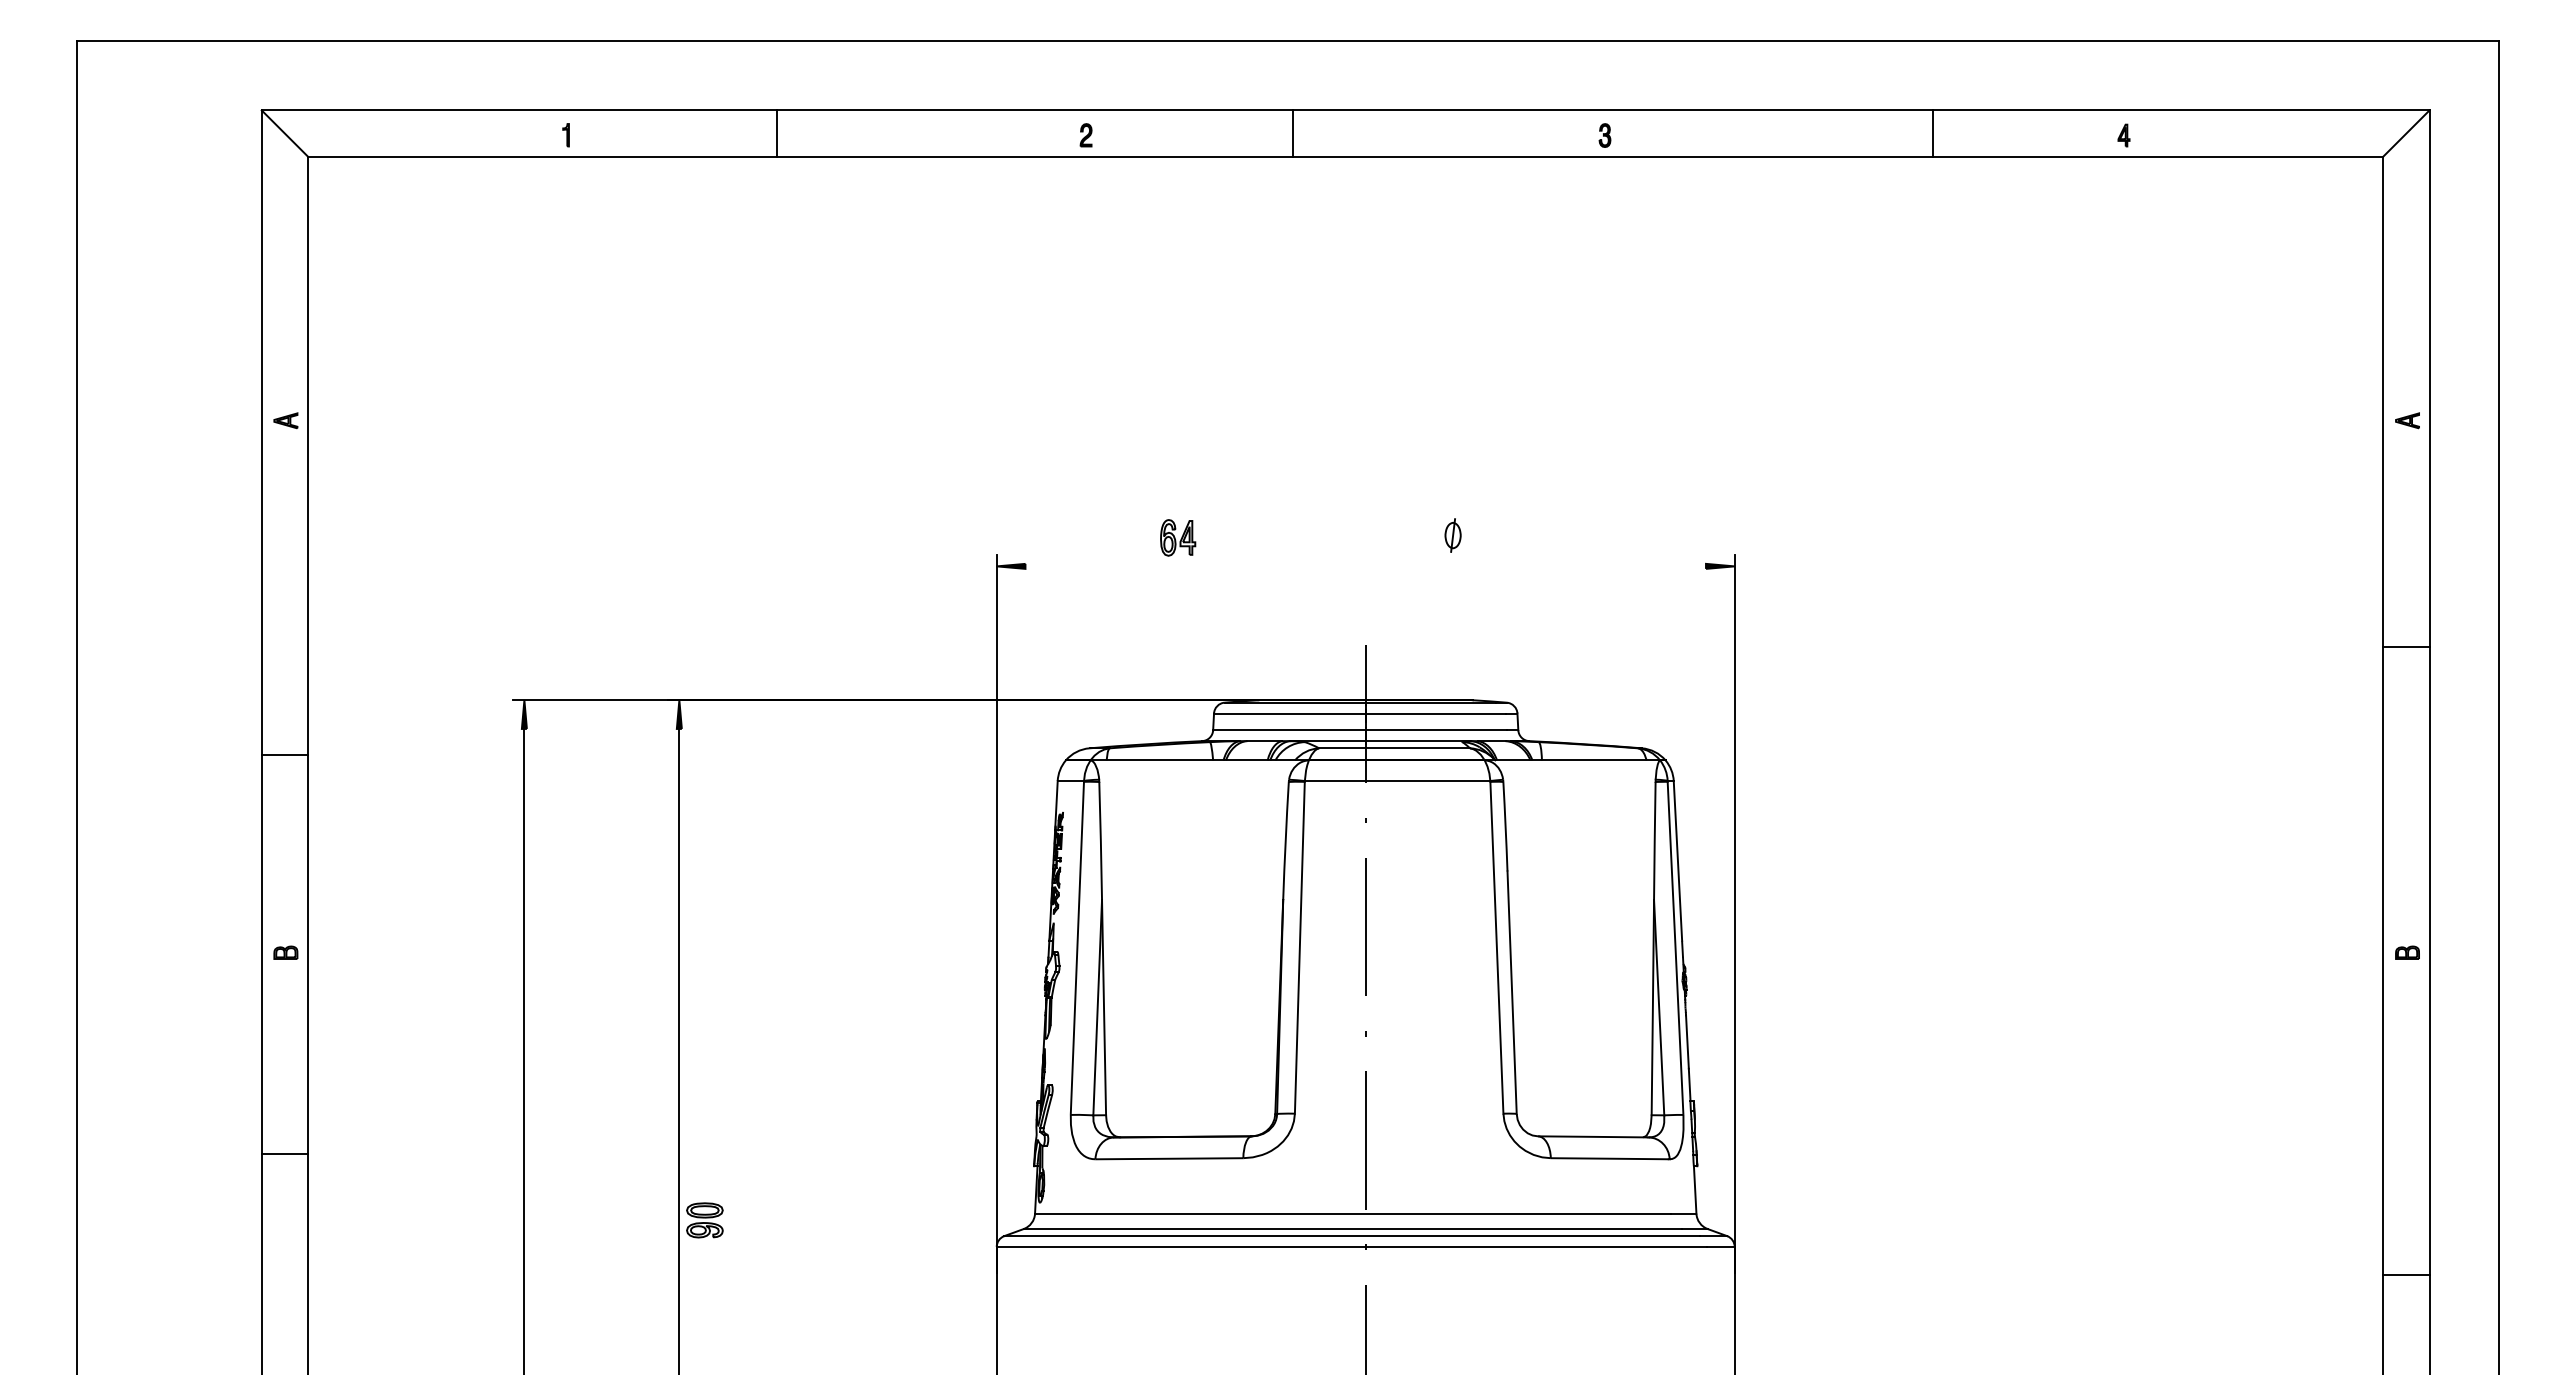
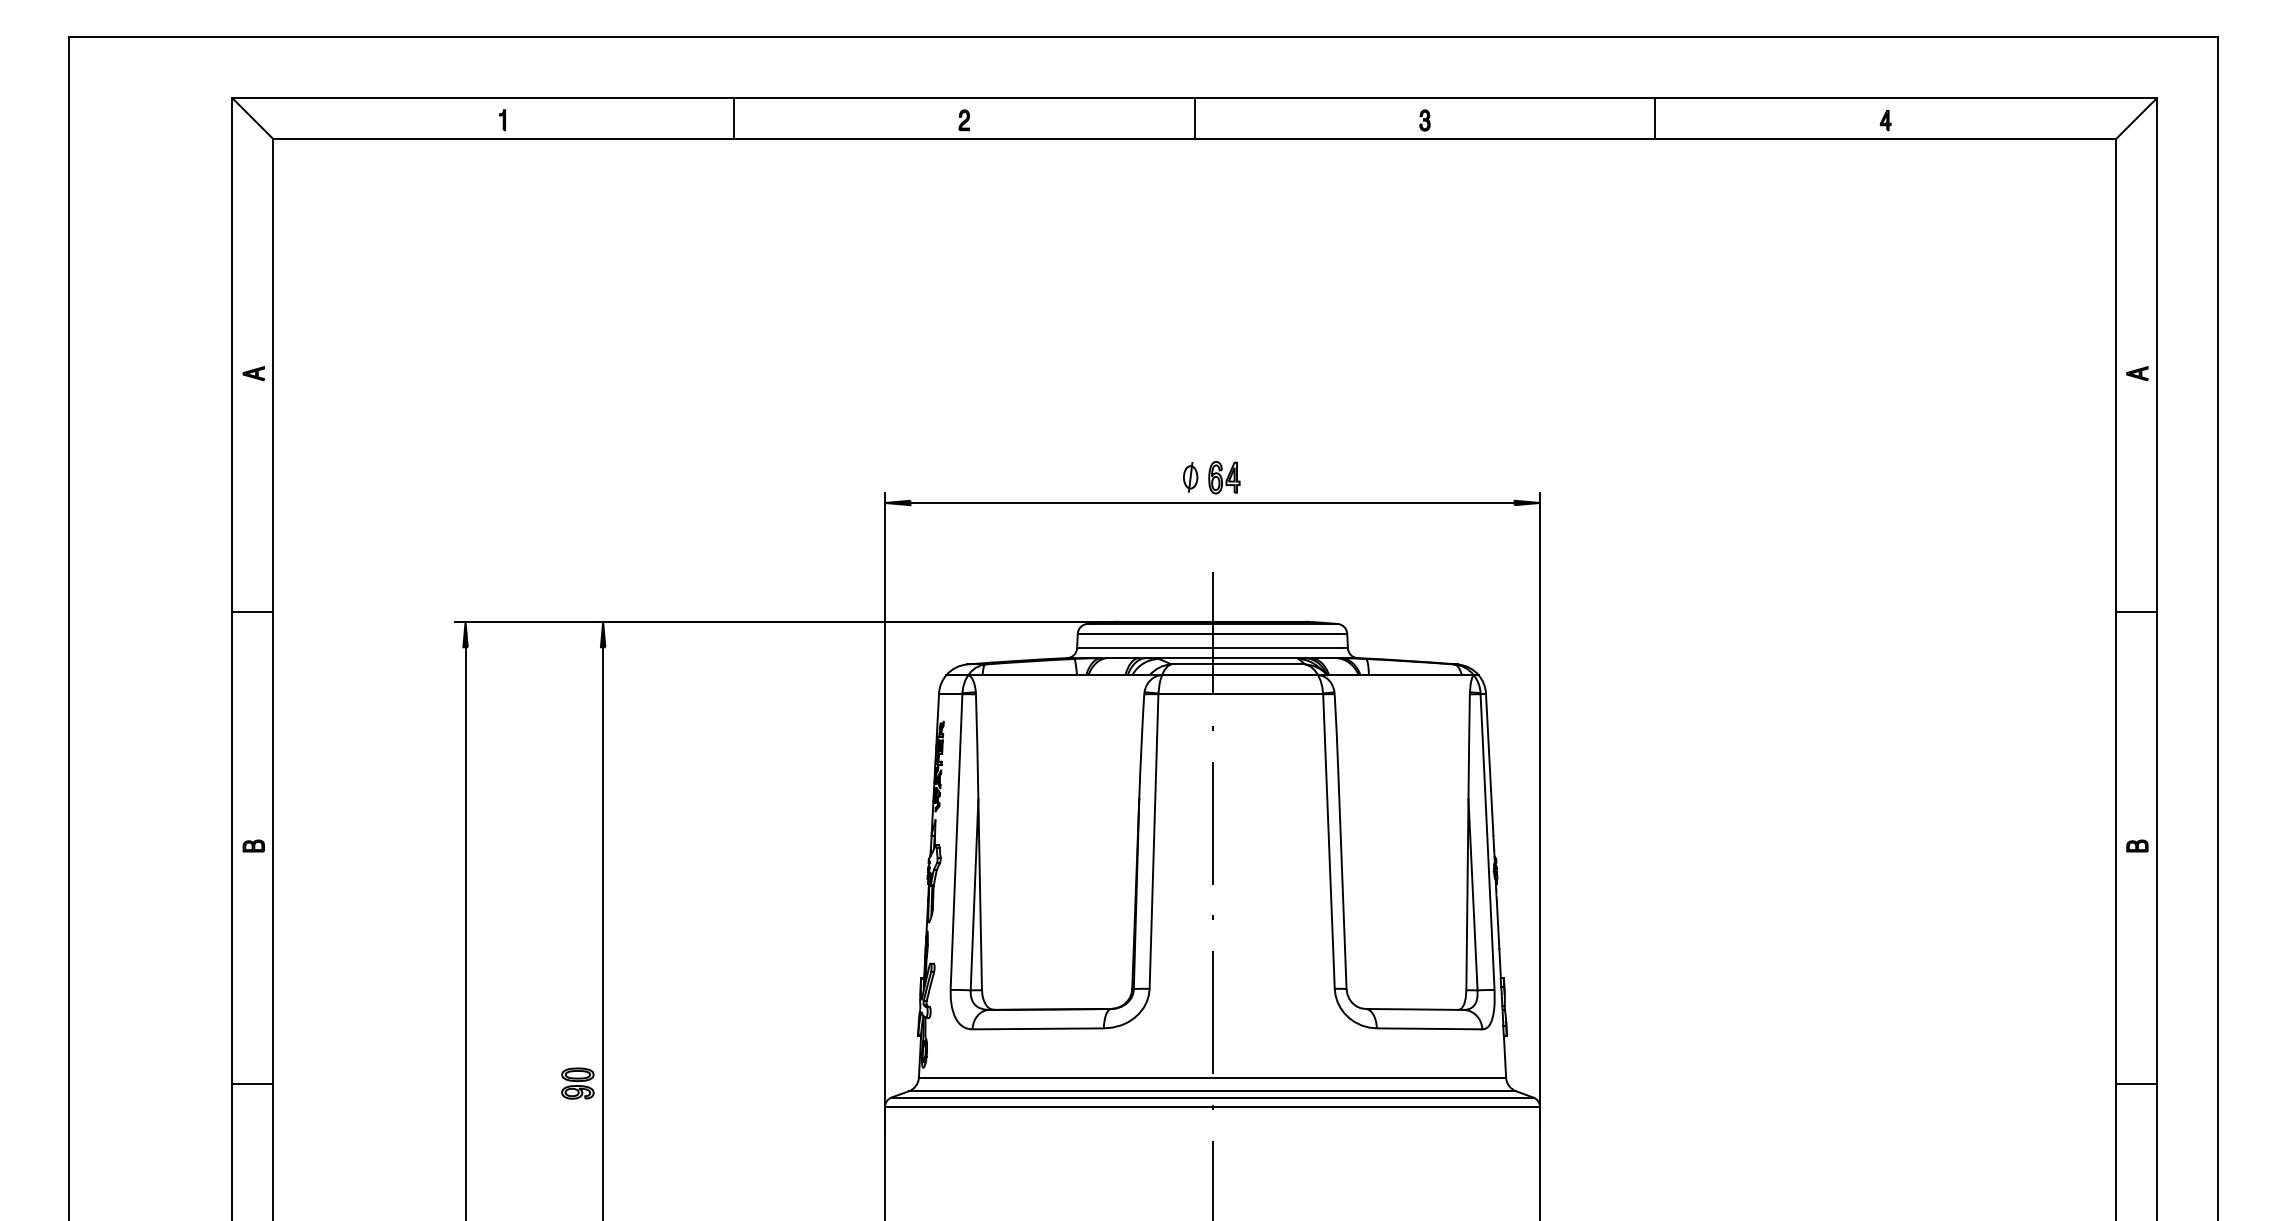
line: (776, 133) -> (733, 118), moved
line: (1292, 133) -> (1194, 118), moved
line: (1932, 133) -> (1655, 118), moved
part: (1452, 535) -> (1190, 477), moved
part: (1178, 537) -> (1224, 477), moved
line: (1365, 566) -> (1212, 503), added
line: (2406, 646) -> (2136, 611), moved
line: (284, 754) -> (252, 611), moved
line: (284, 1154) -> (252, 1084), moved
part: (704, 1220) -> (577, 1083), moved
line: (2406, 1275) -> (2136, 1084), moved

